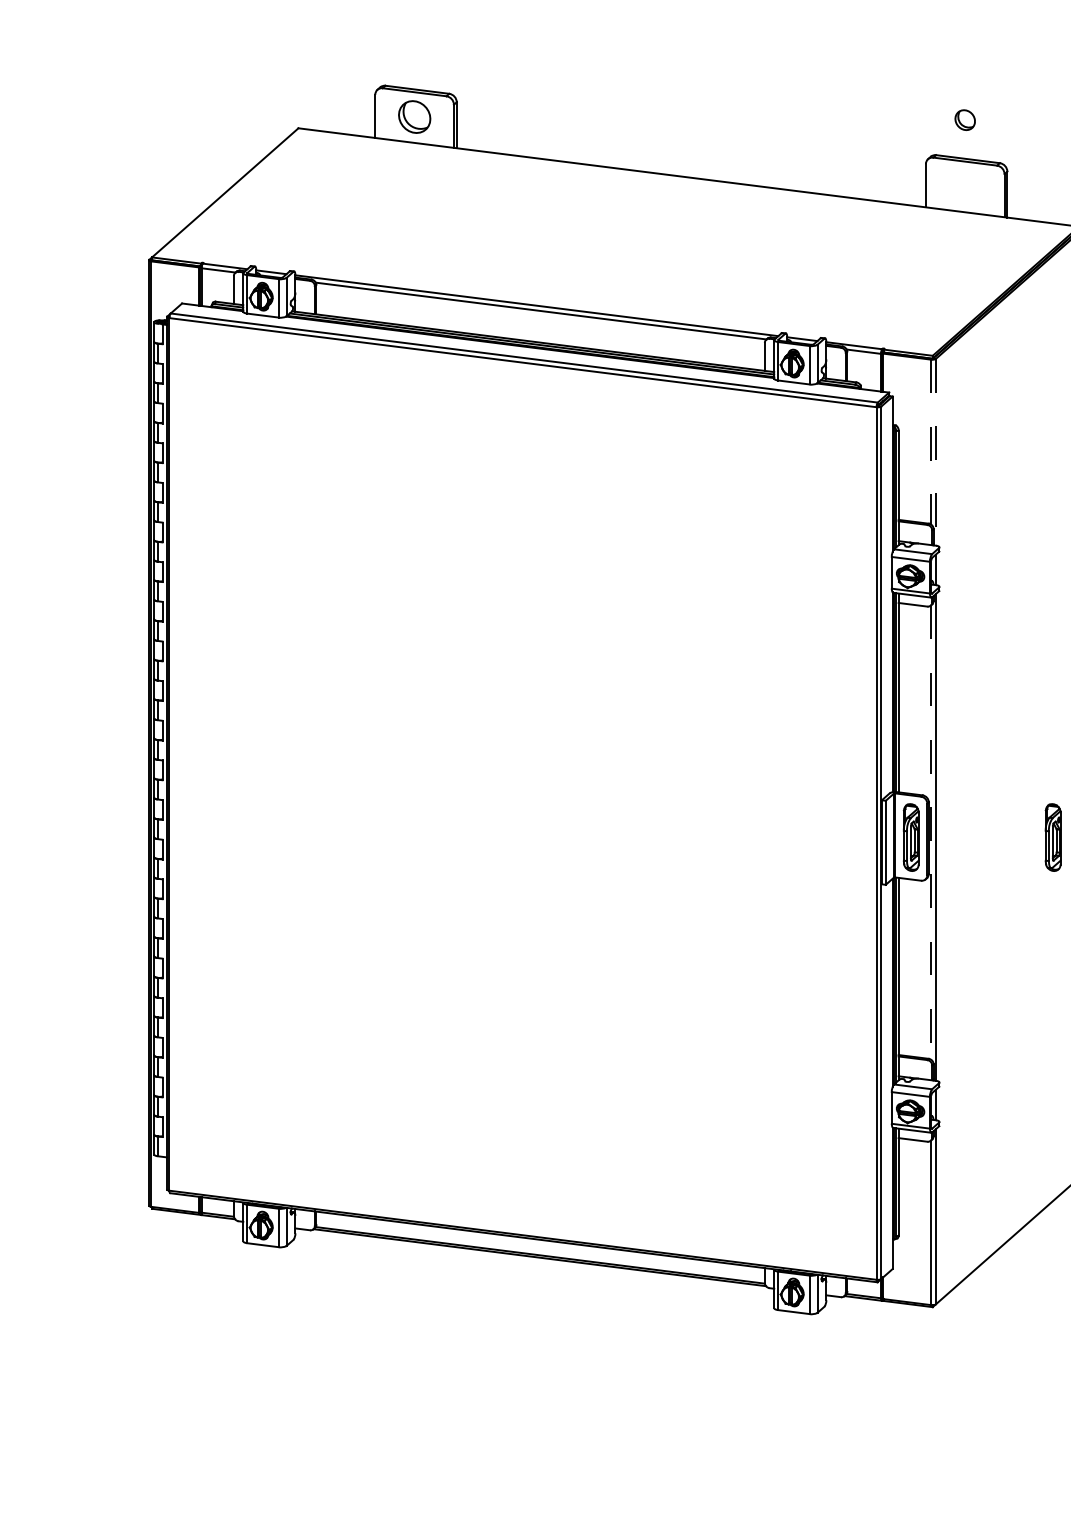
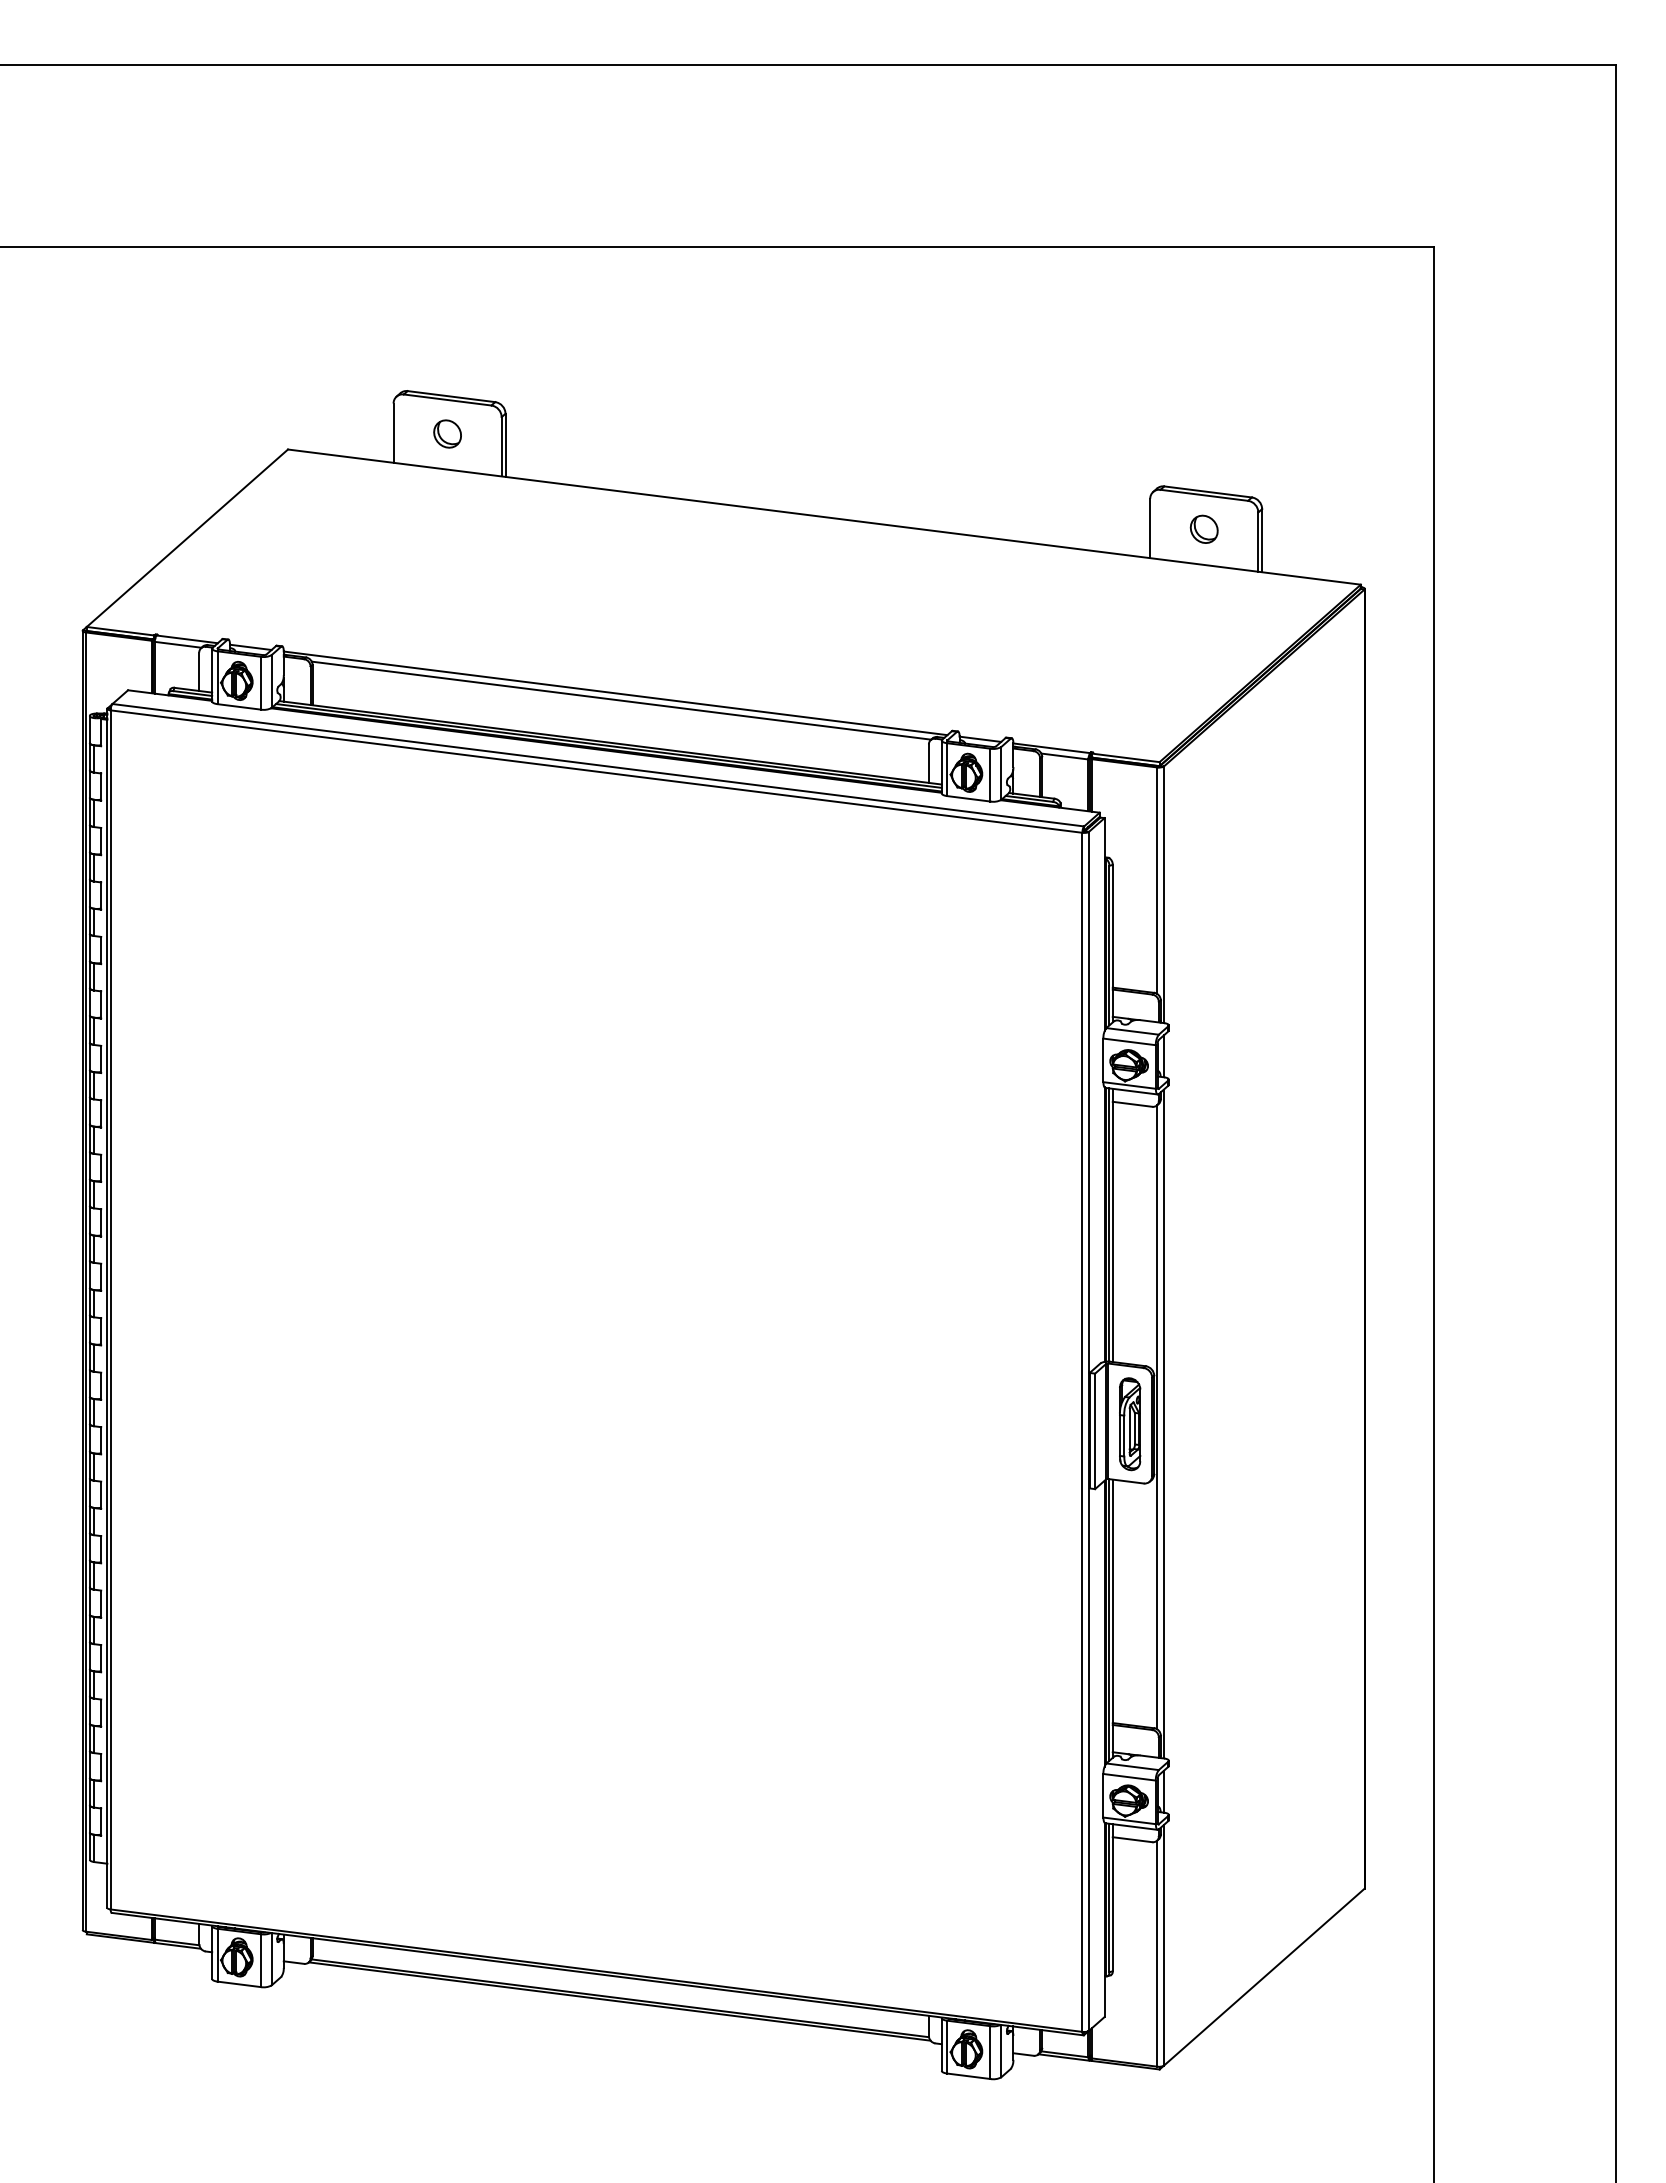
part: (414, 116) -> (447, 433), size x0.62
part: (964, 119) -> (1203, 528), moved
line: (931, 442) -> (1157, 881), dashed -> solid
line: (935, 452) -> (1163, 895), dashed -> solid
line: (931, 832) -> (1157, 1417), dashed -> solid
part: (1053, 837) -> (1325, 1424), removed

